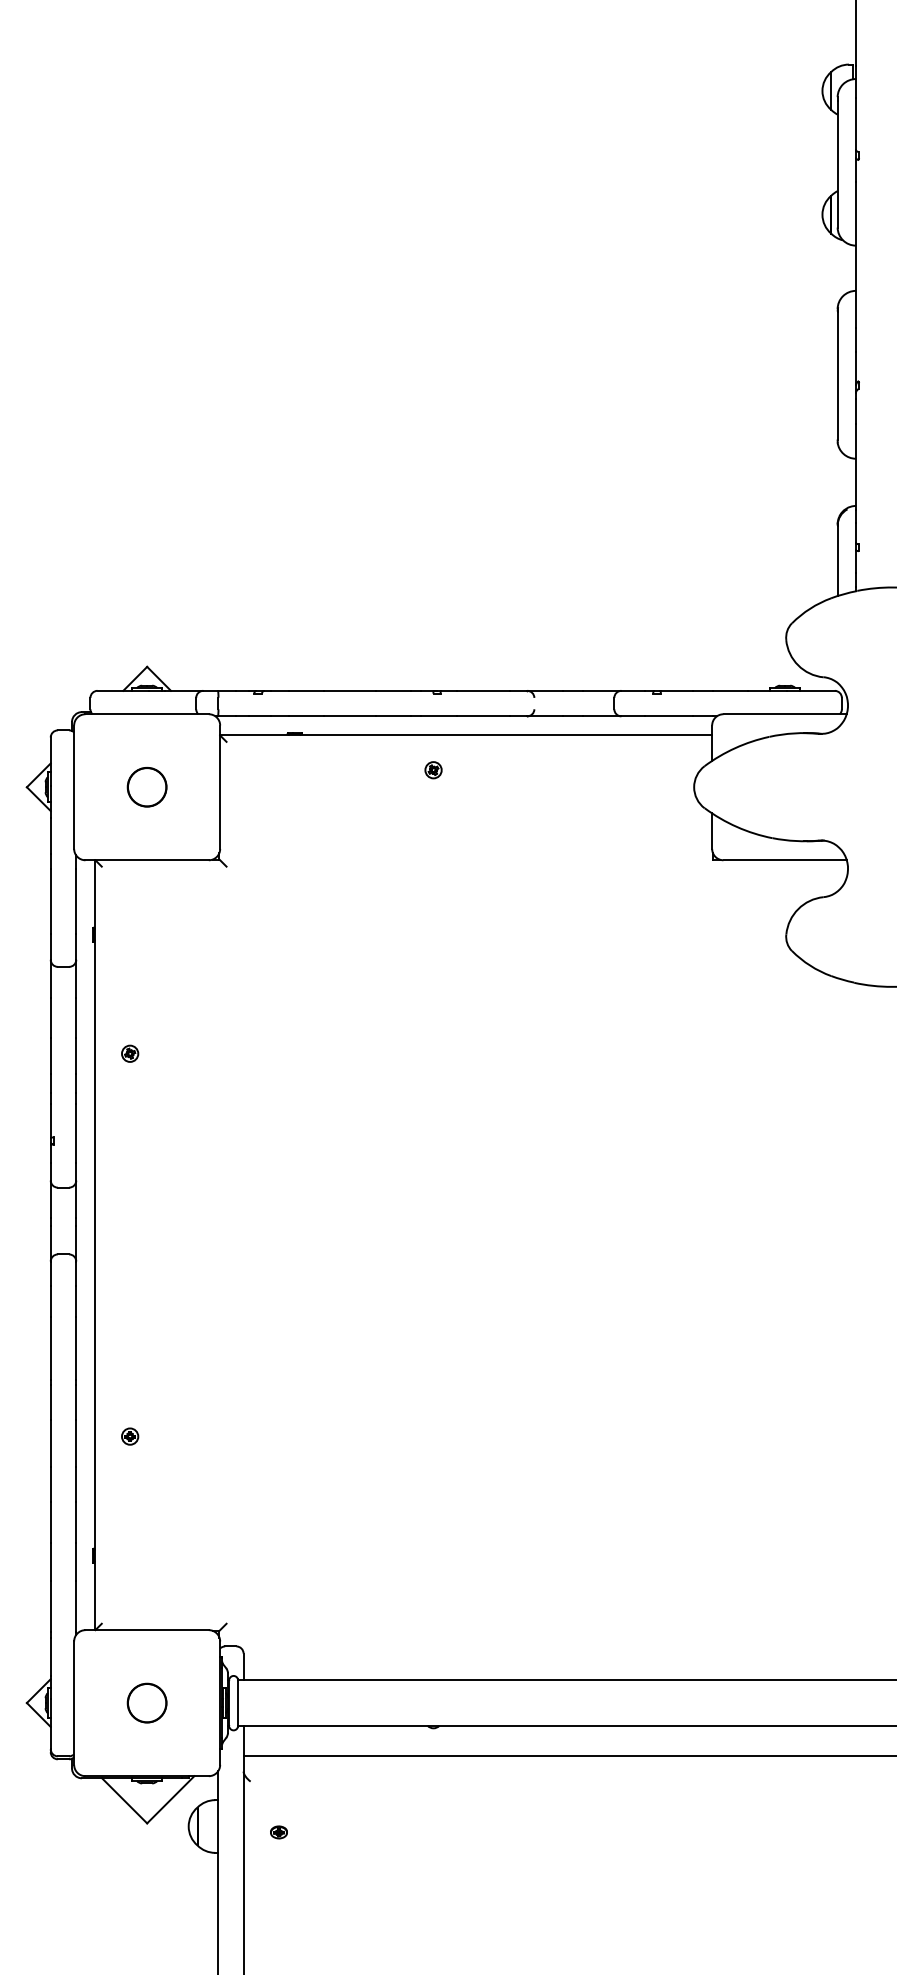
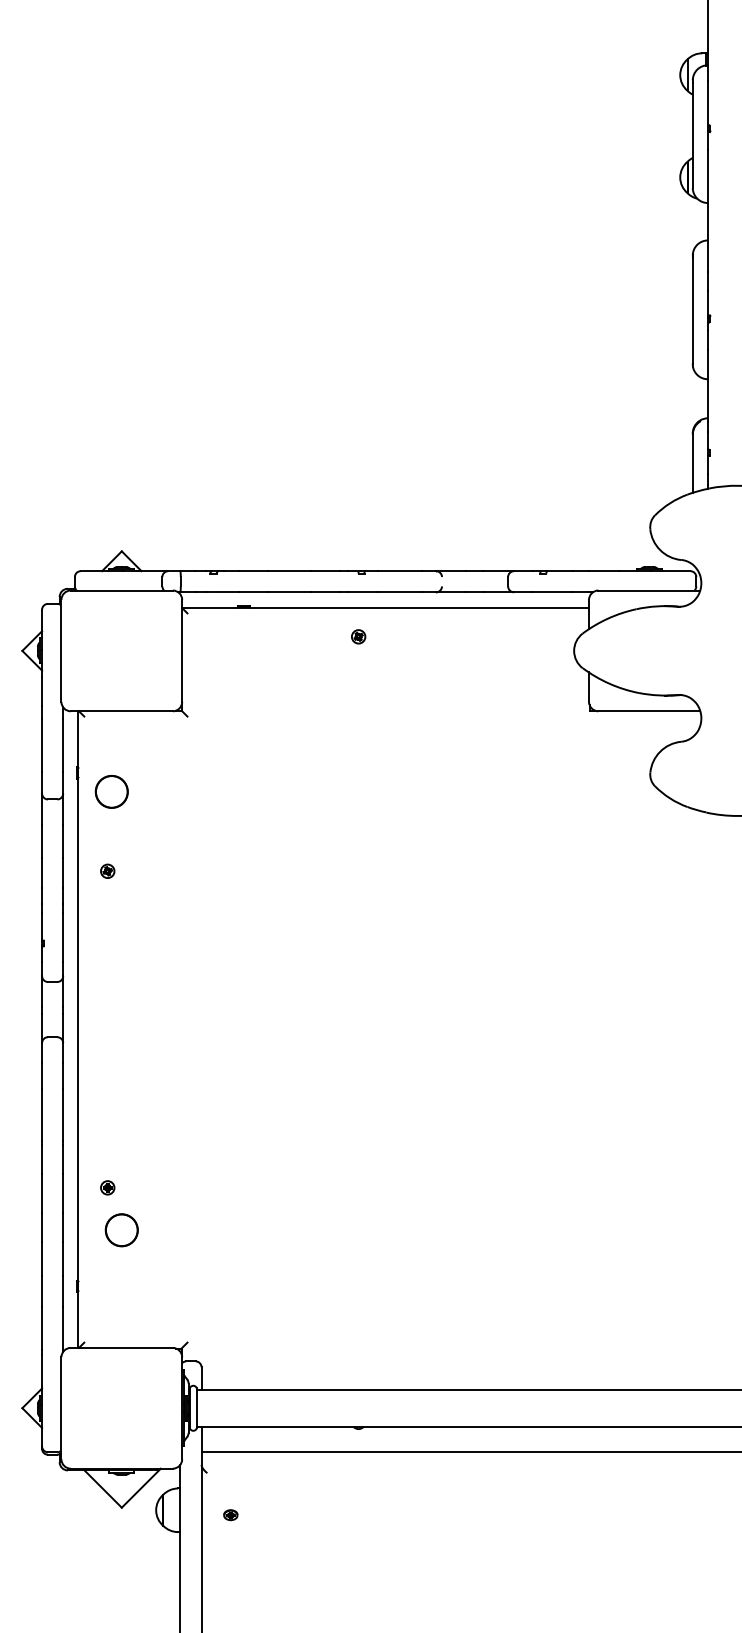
circle: (146, 786) -> (111, 791), moved
circle: (146, 1703) -> (121, 1230), moved

